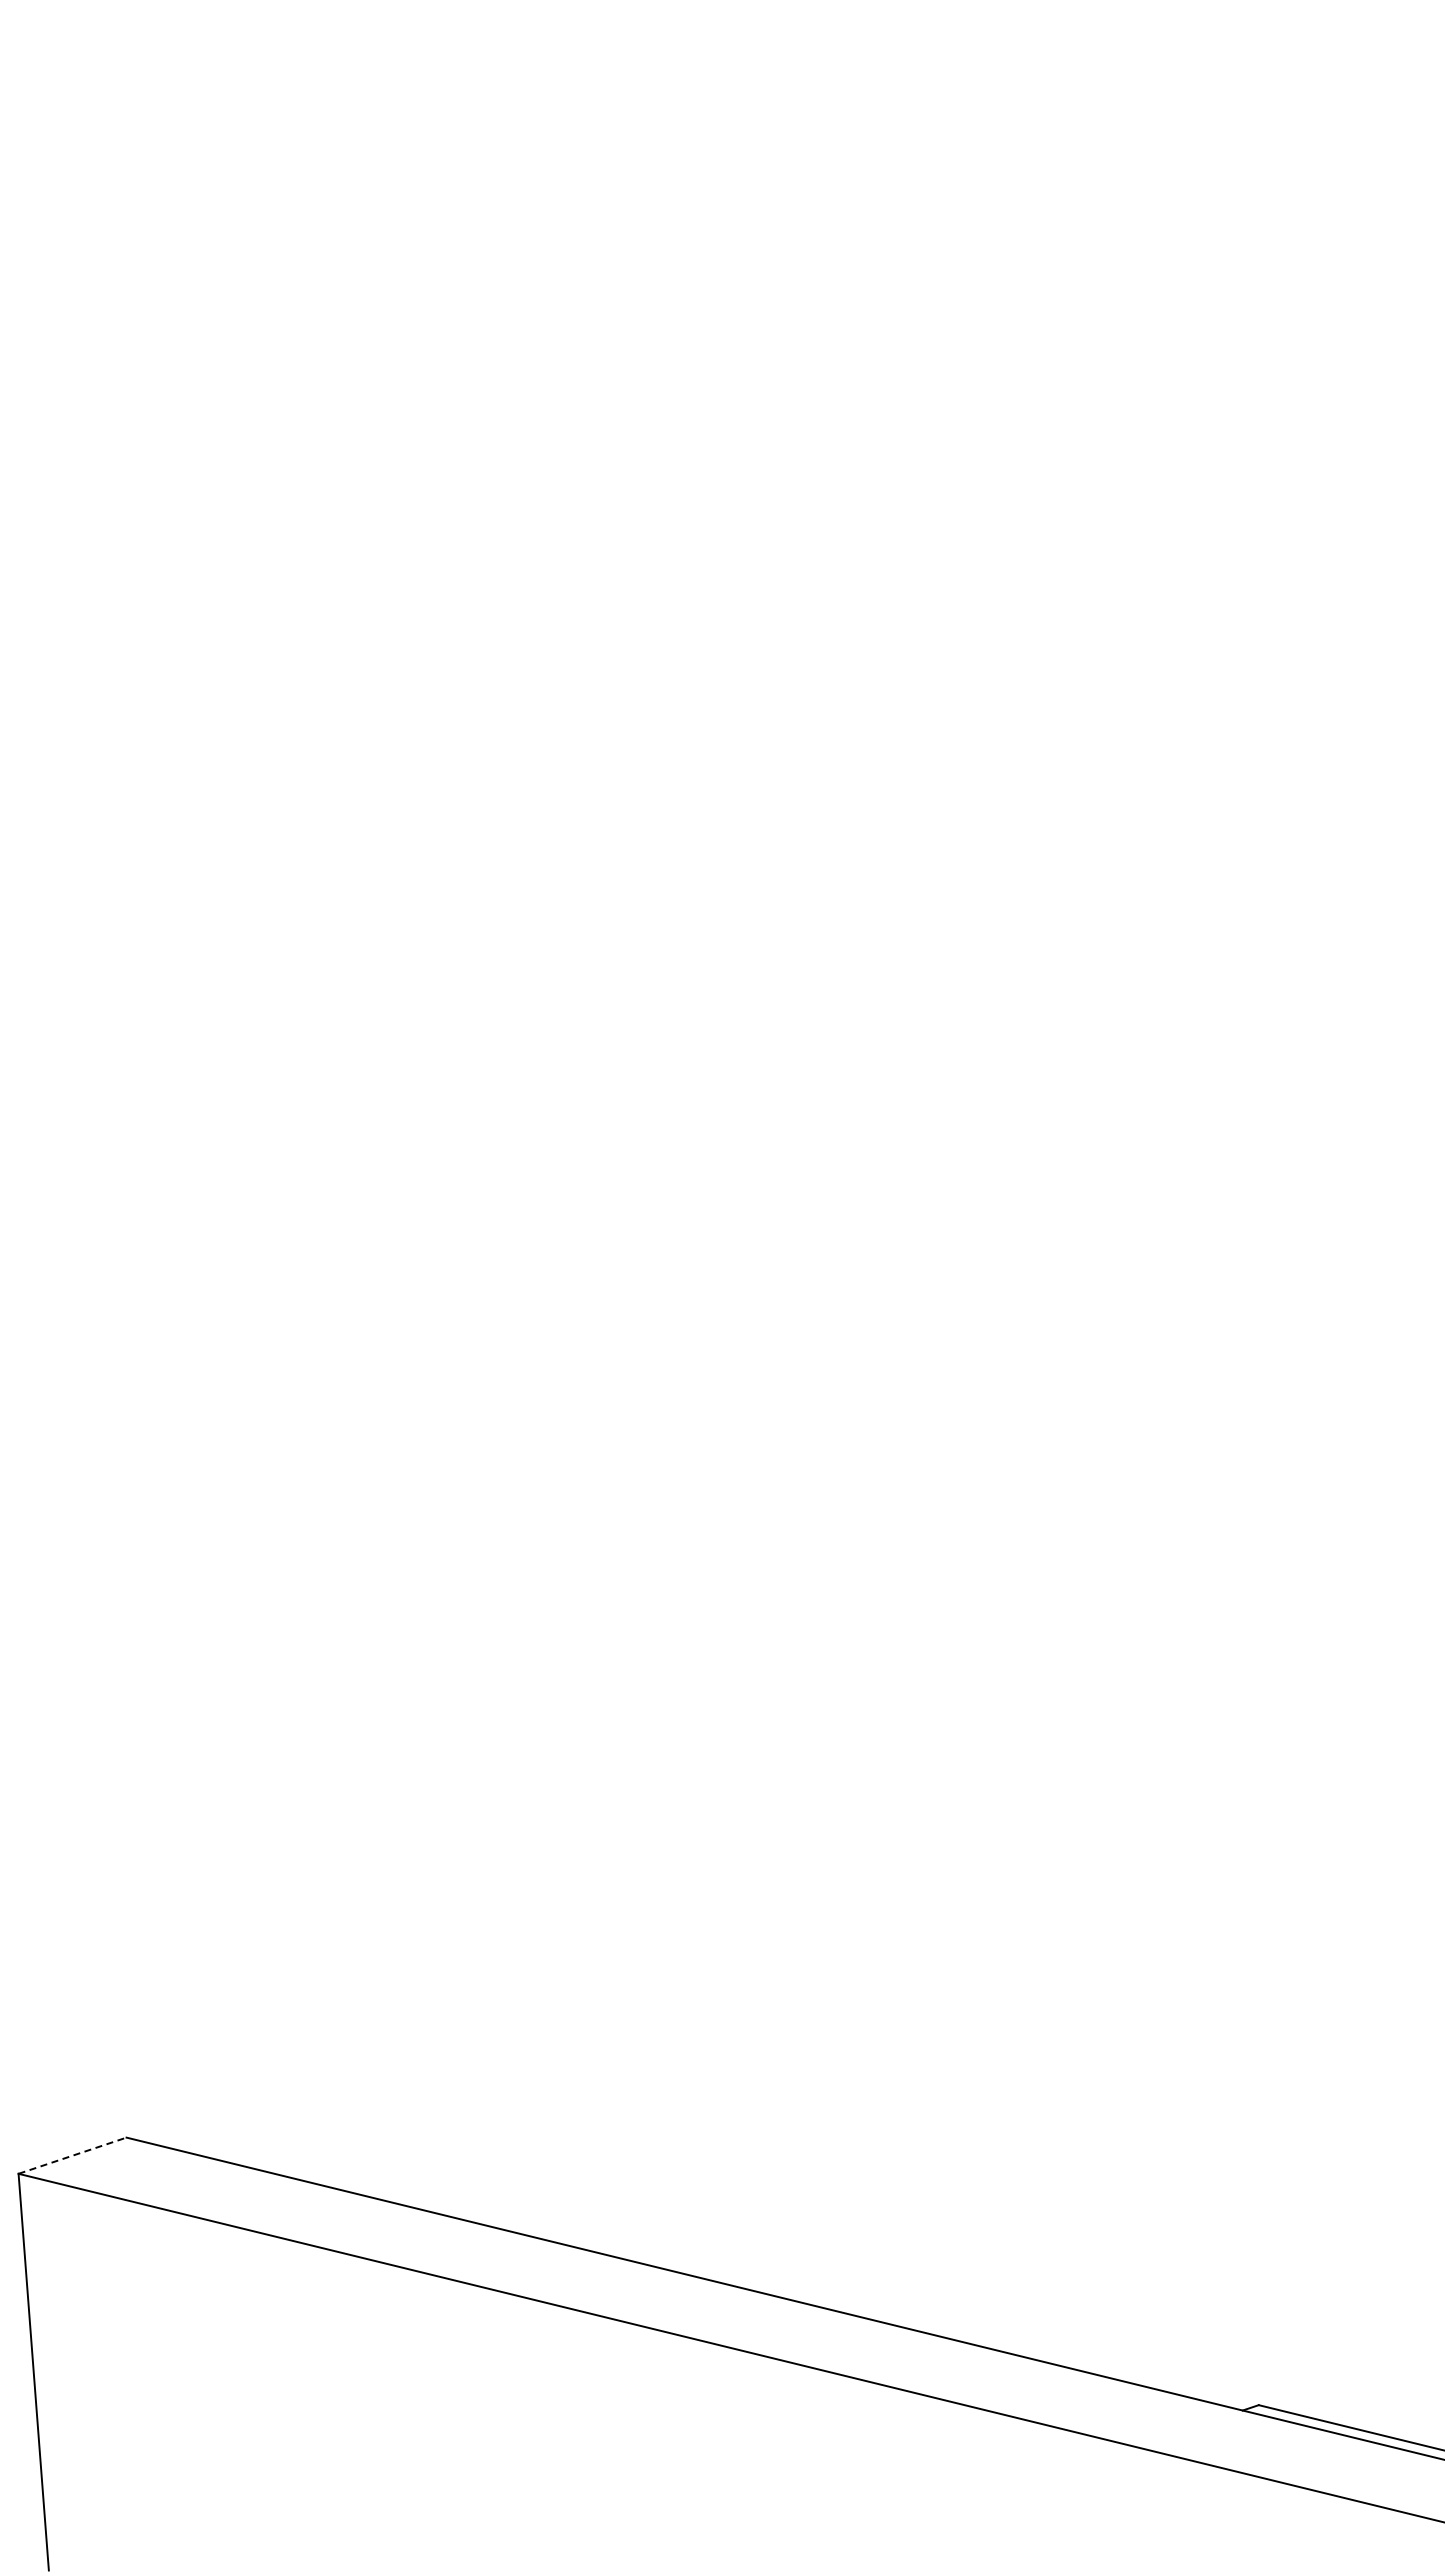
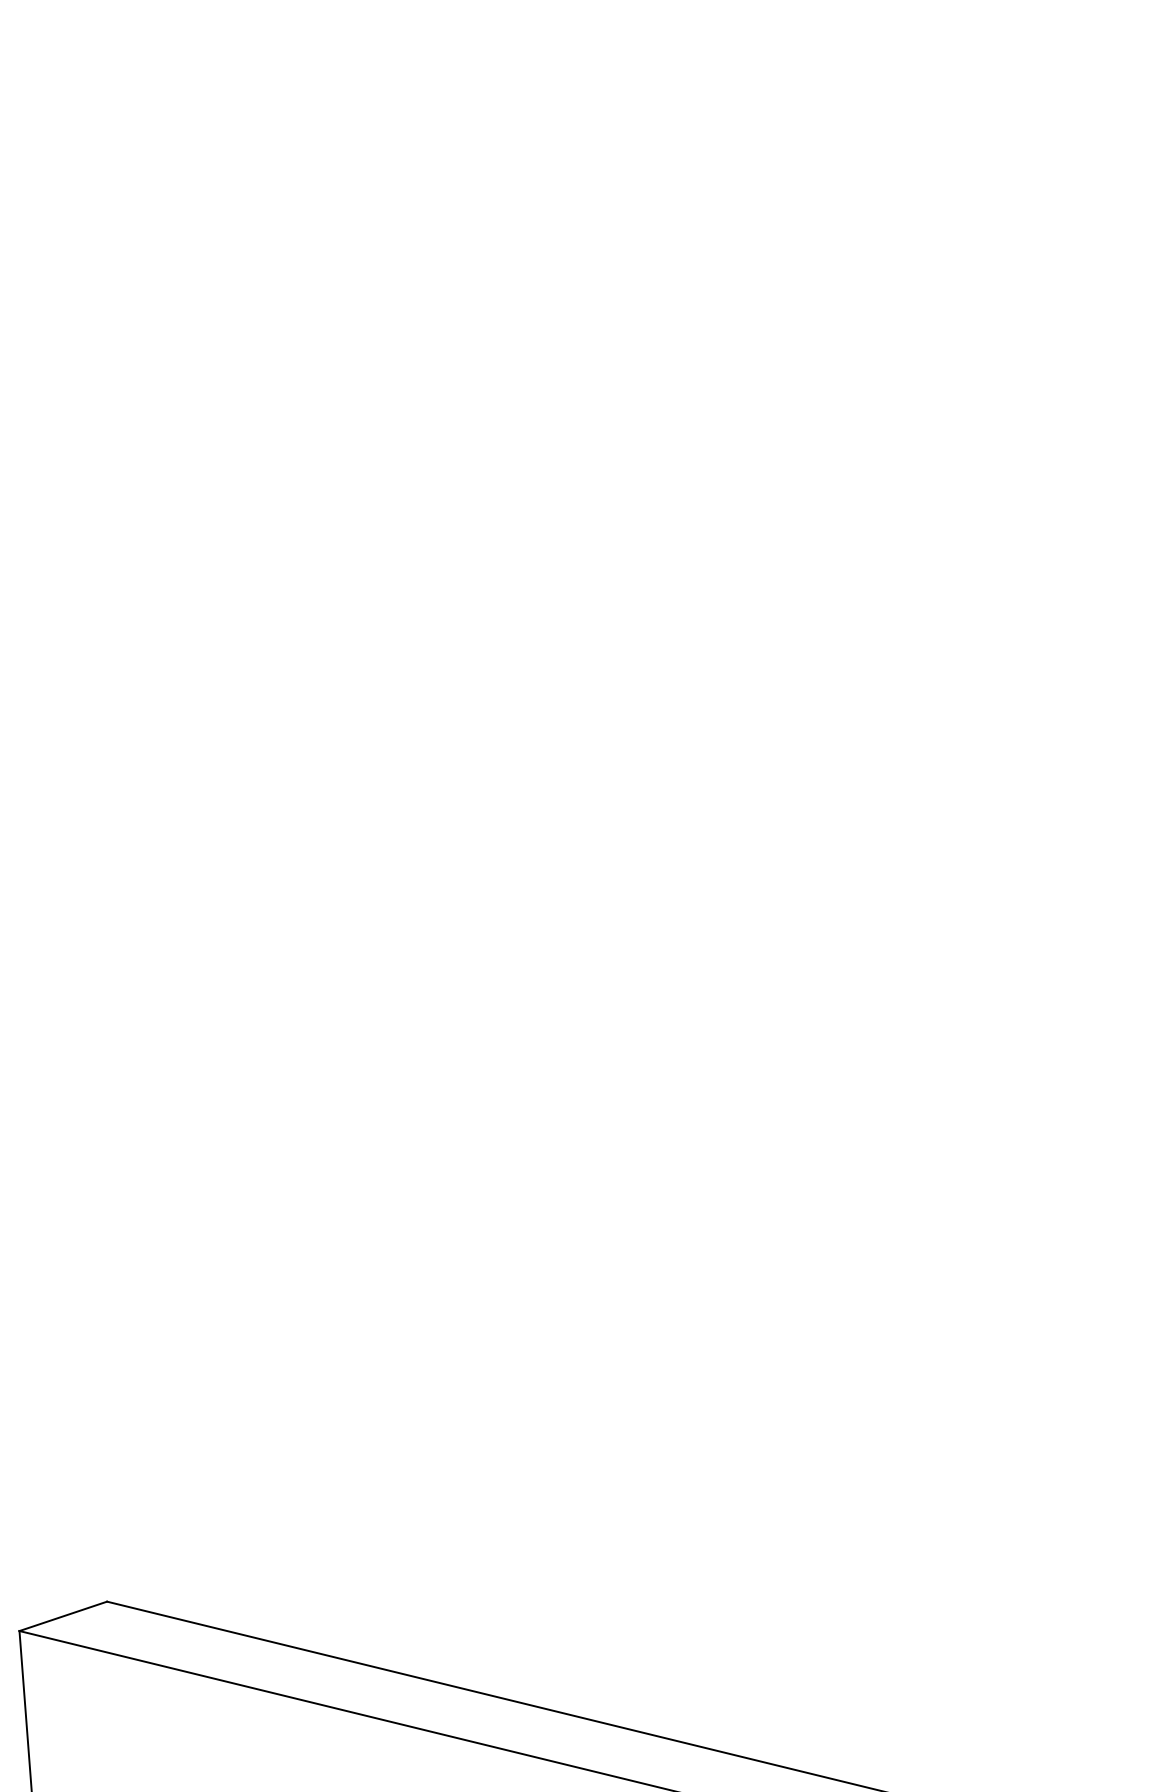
line: (72, 2155) -> (63, 1616), dashed -> solid

